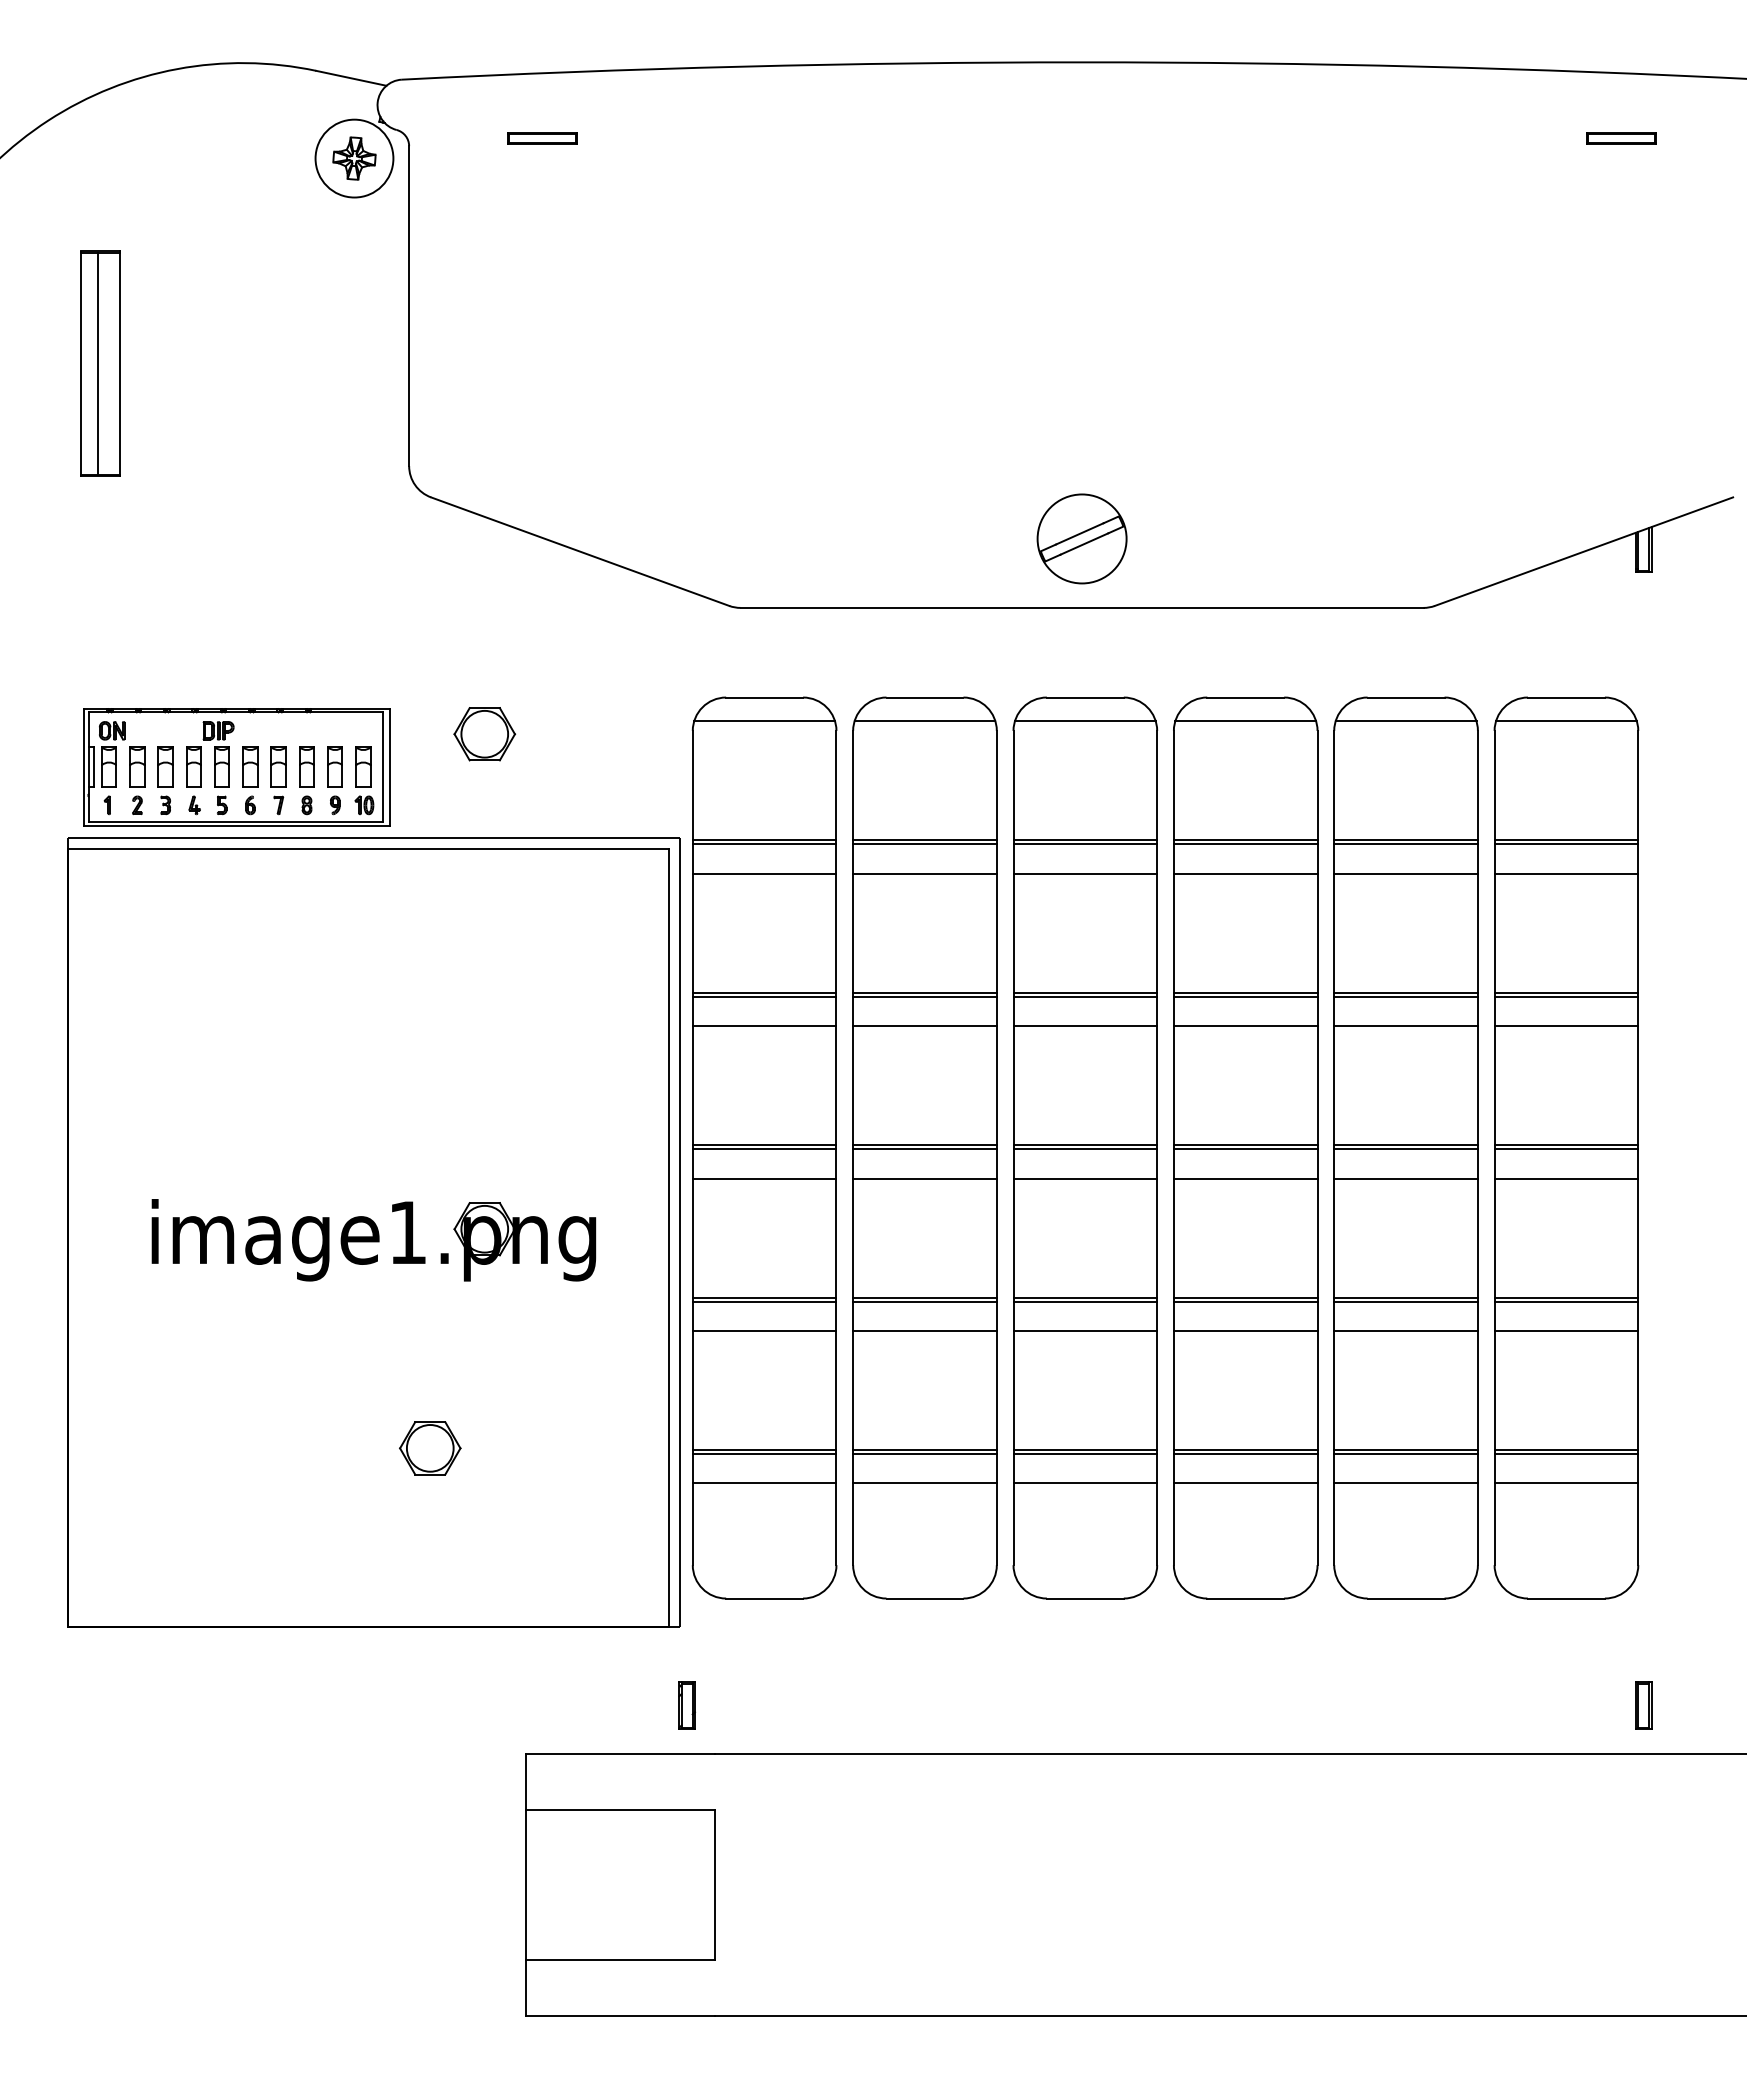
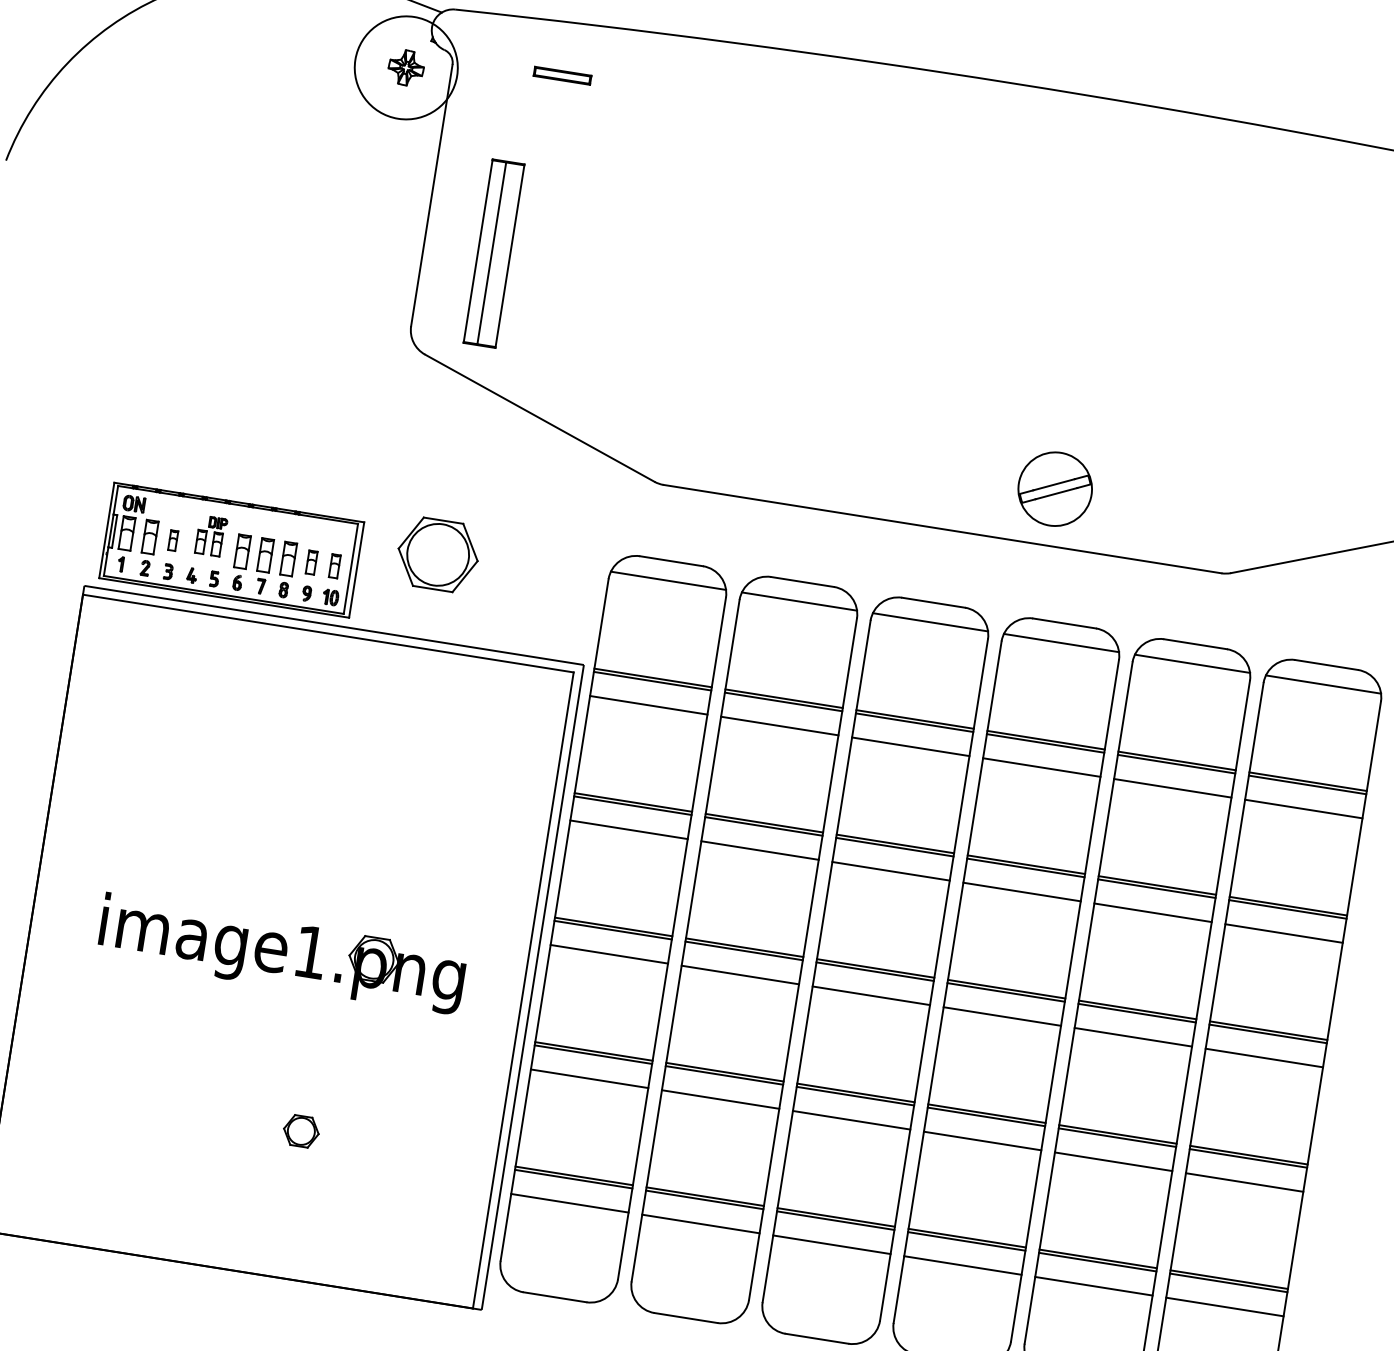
circle: (354, 158) -> (406, 67), size x1.6
part: (100, 363) -> (494, 253), moved
part: (1081, 538) -> (1054, 488), moved
part: (484, 734) -> (437, 555), size x1.6
part: (210, 754) -> (211, 536), size x0.7
part: (165, 766) -> (173, 540), size x0.6
part: (334, 766) -> (311, 561), size x0.7
part: (363, 766) -> (334, 565), size x0.7
part: (430, 1448) -> (301, 1131), size x0.7

